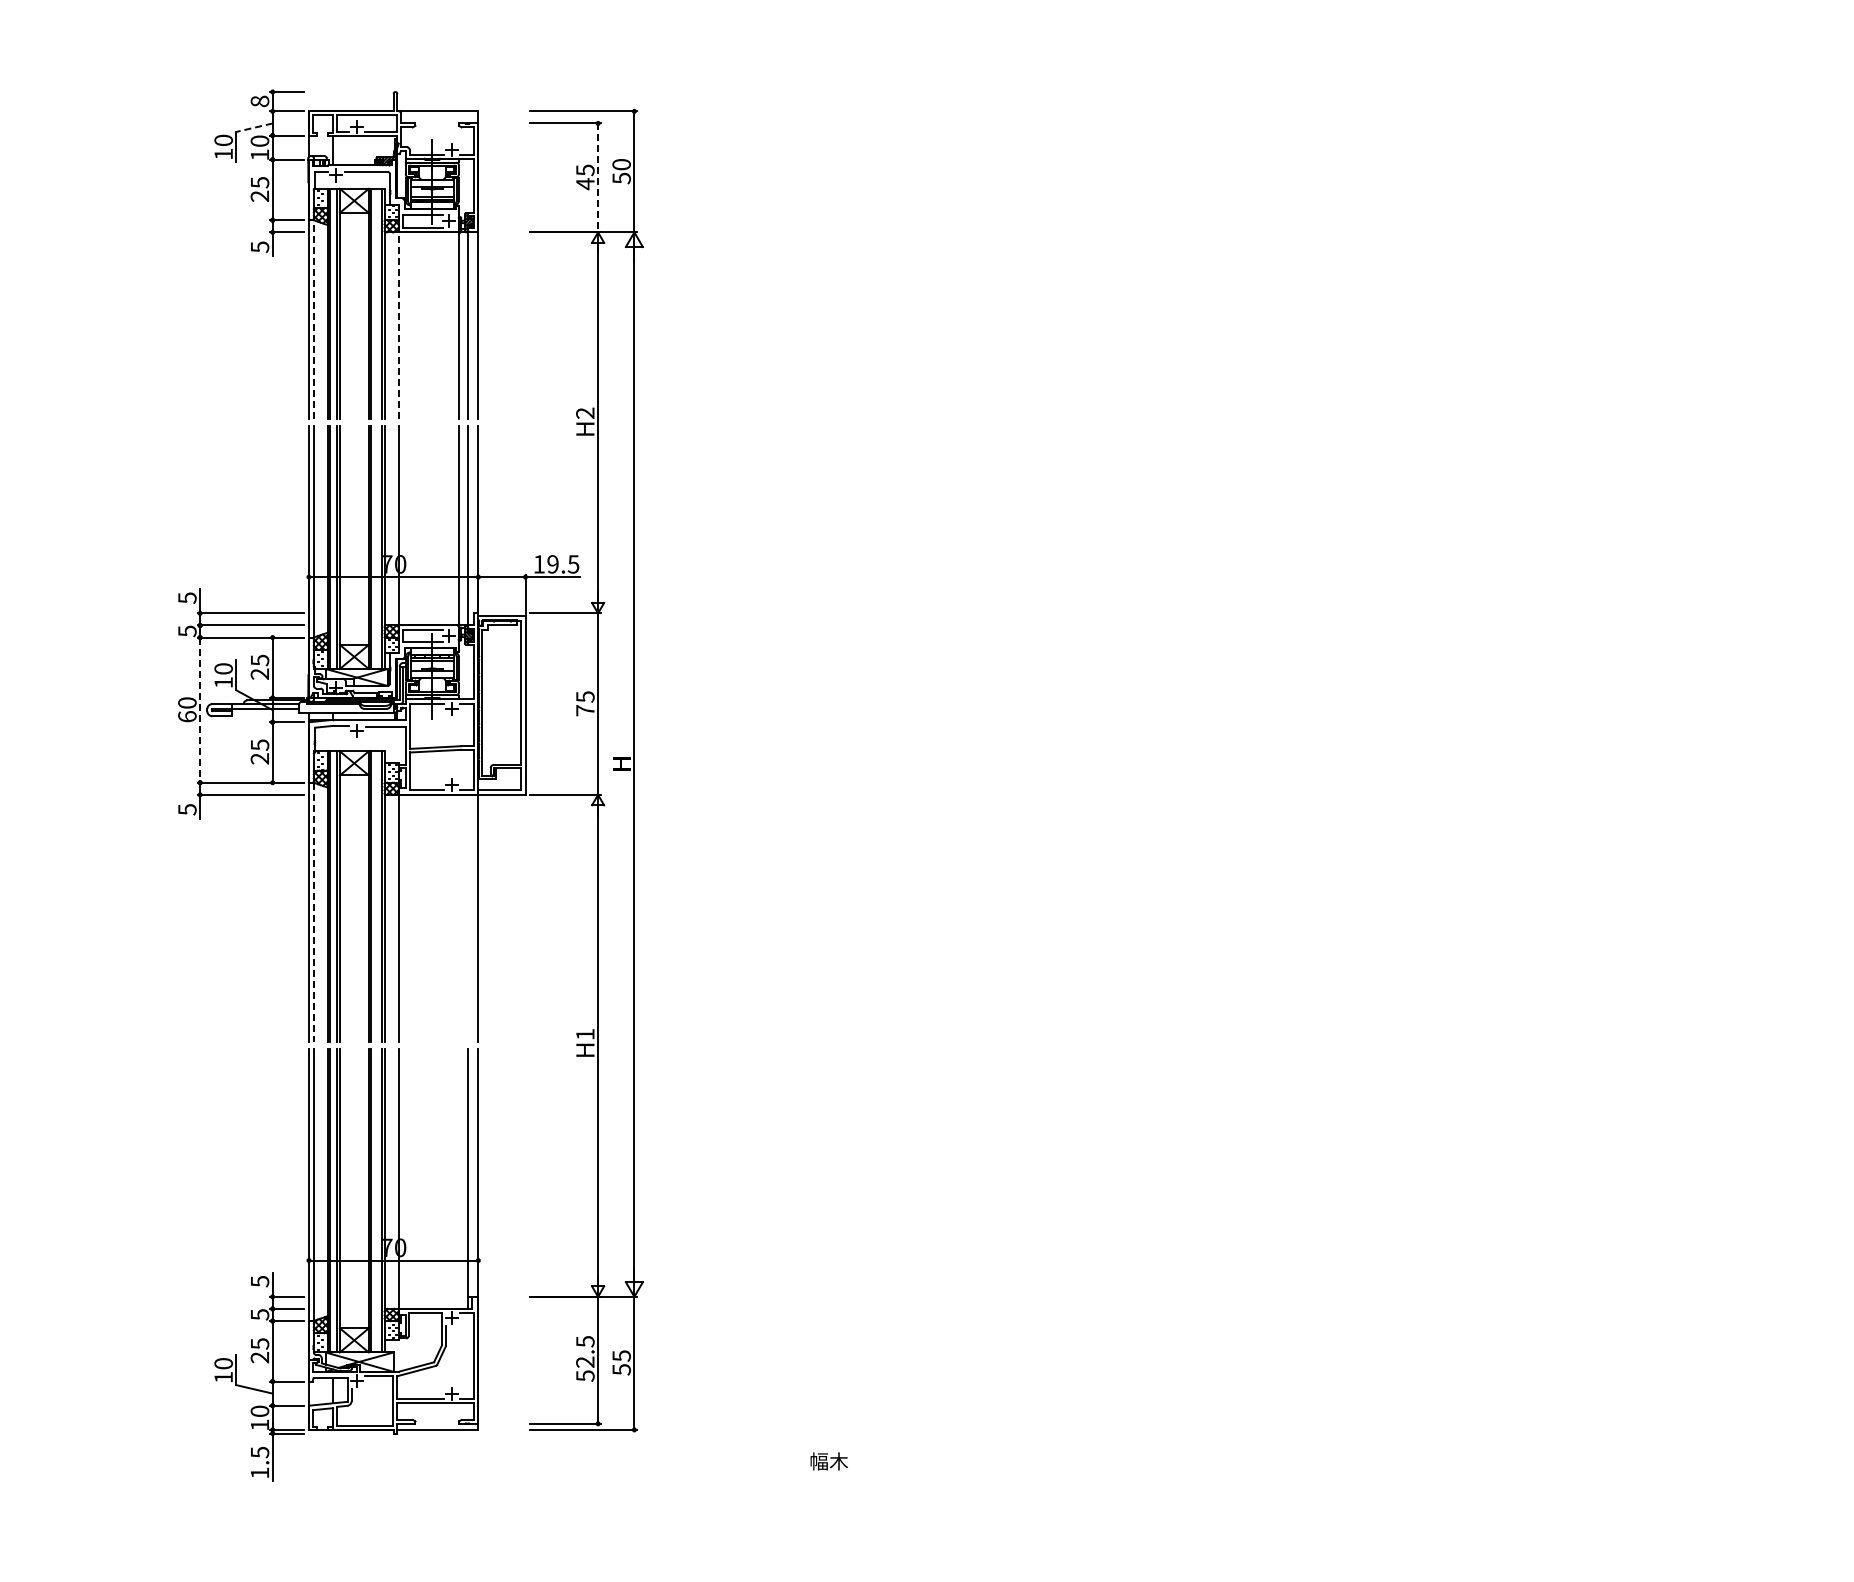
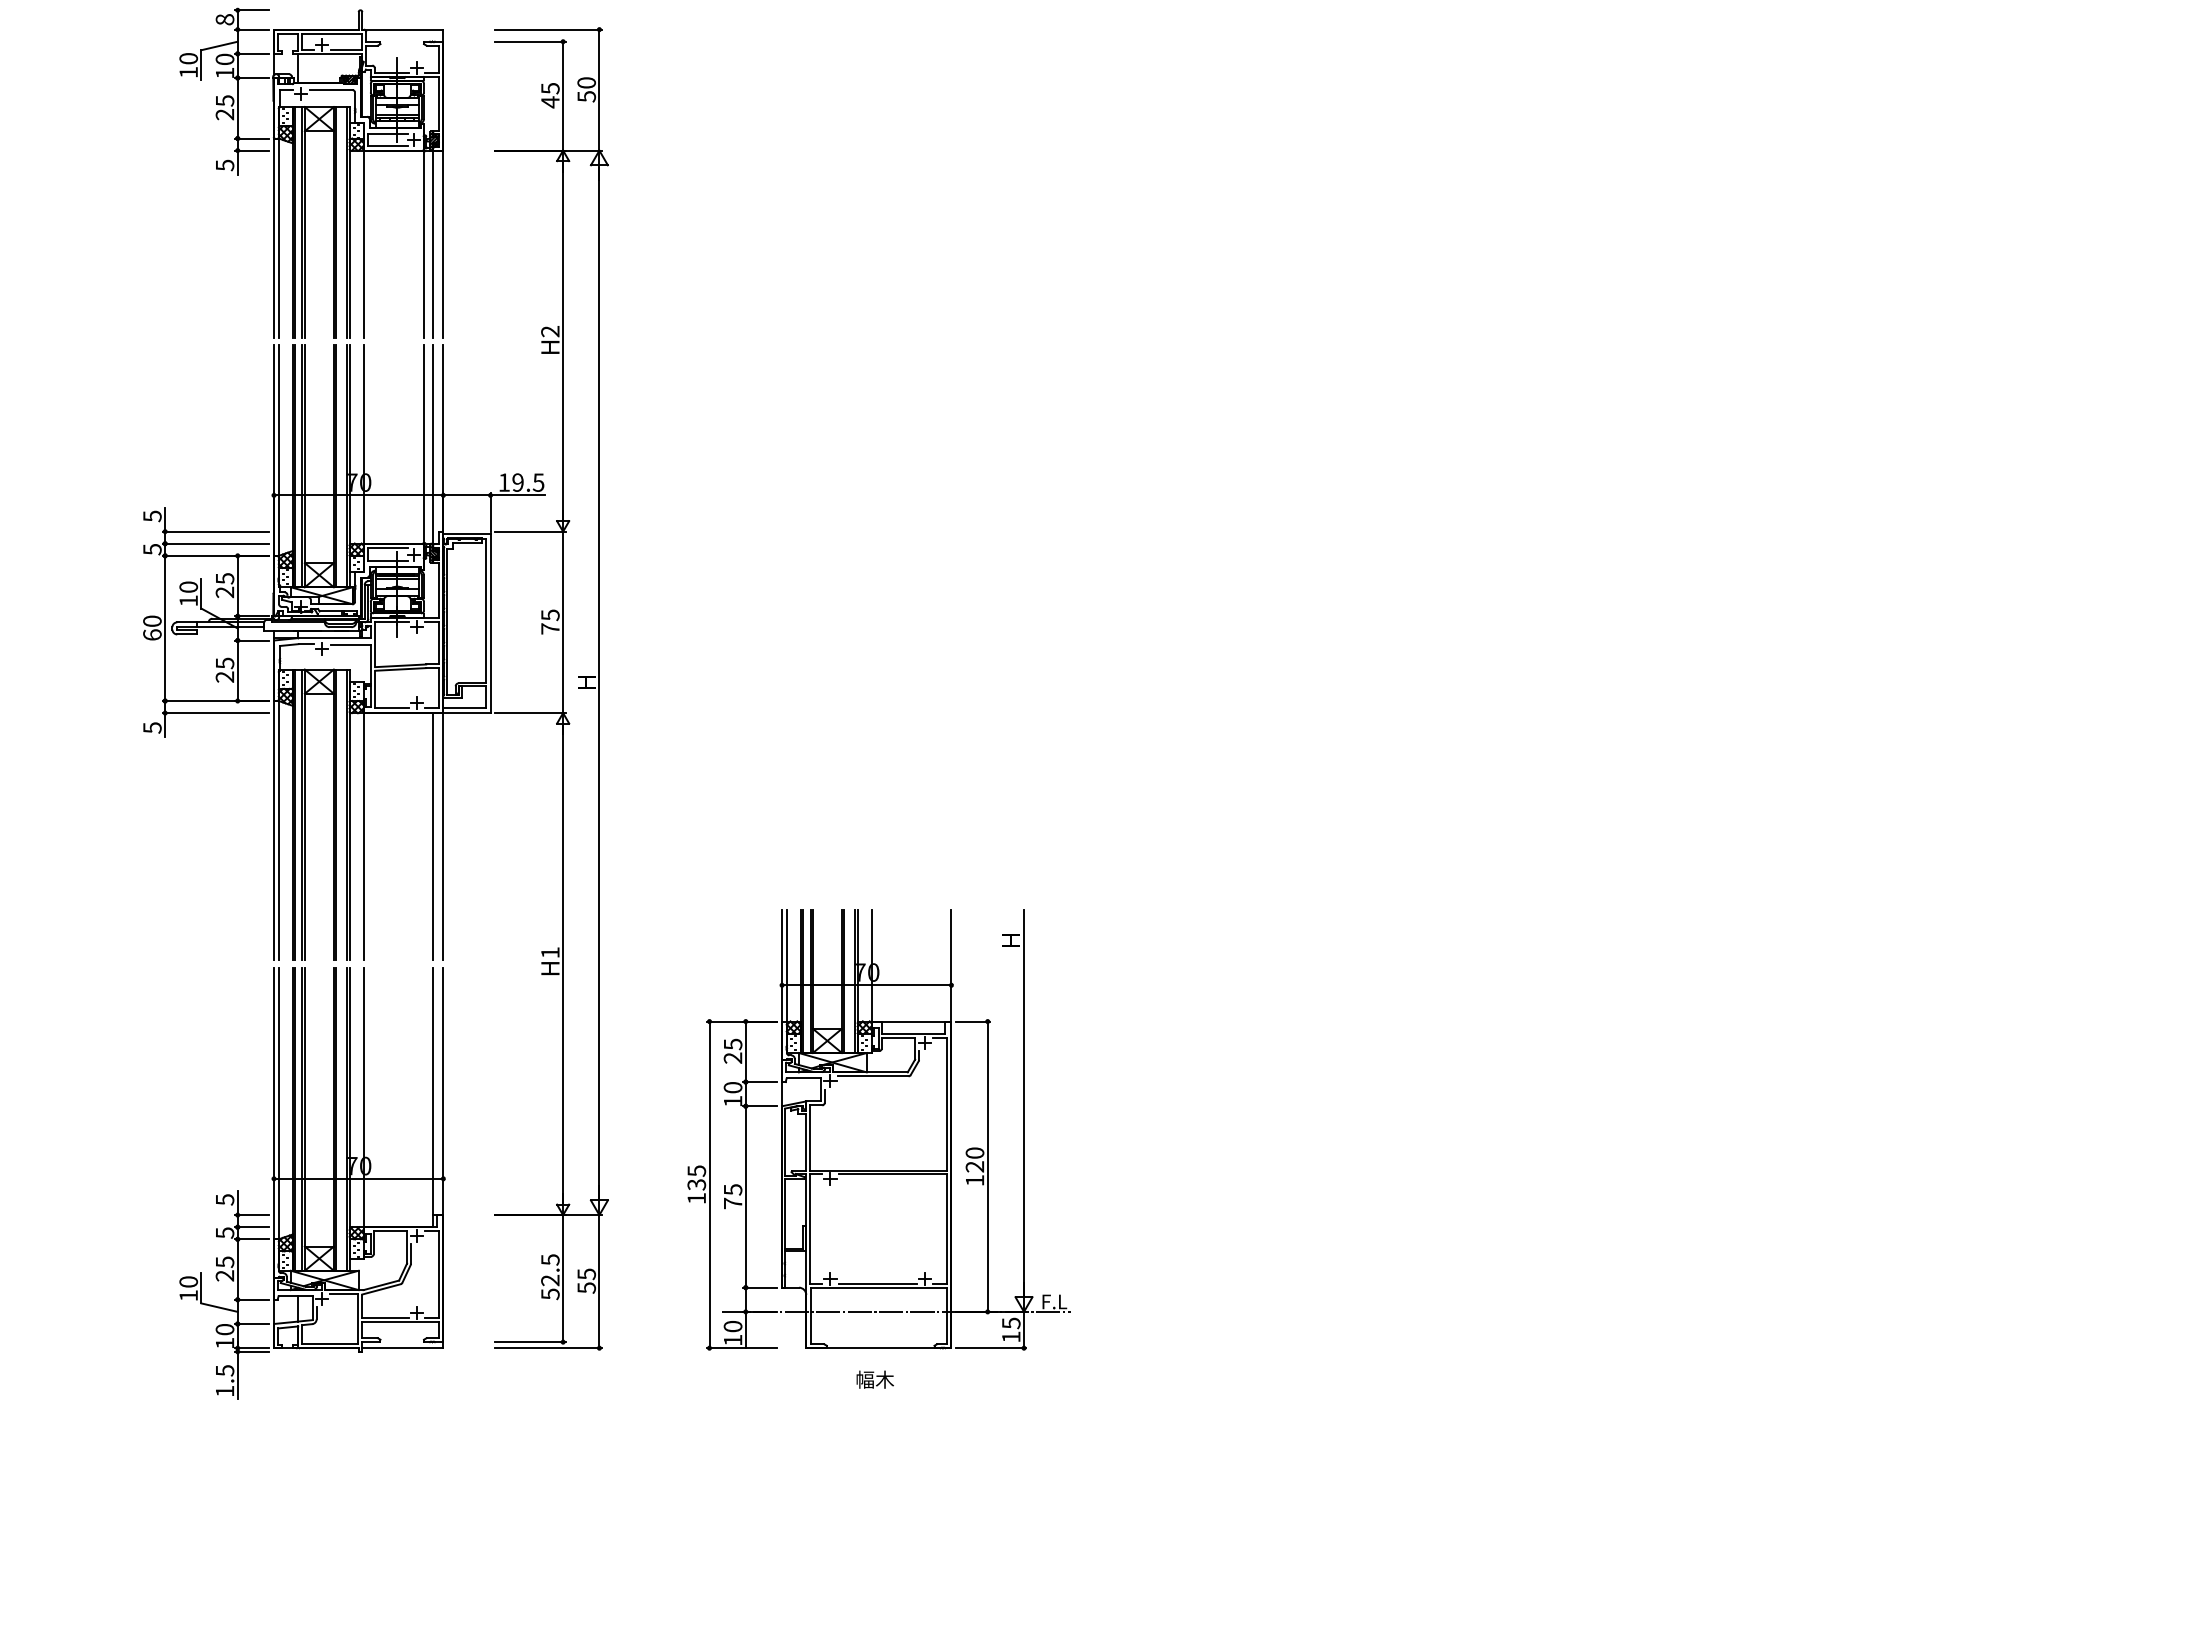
line: (254, 127) -> (219, 45), dashed -> solid
line: (598, 178) -> (563, 96), dashed -> solid
line: (398, 312) -> (363, 230), dashed -> solid
line: (313, 318) -> (278, 236), dashed -> solid
line: (200, 710) -> (165, 628), dashed -> solid
line: (313, 912) -> (278, 830), dashed -> solid
line: (468, 918) -> (433, 836), added
part: (913, 1211) -> (878, 1129), added
text: (828, 1461) -> (874, 1379), moved

